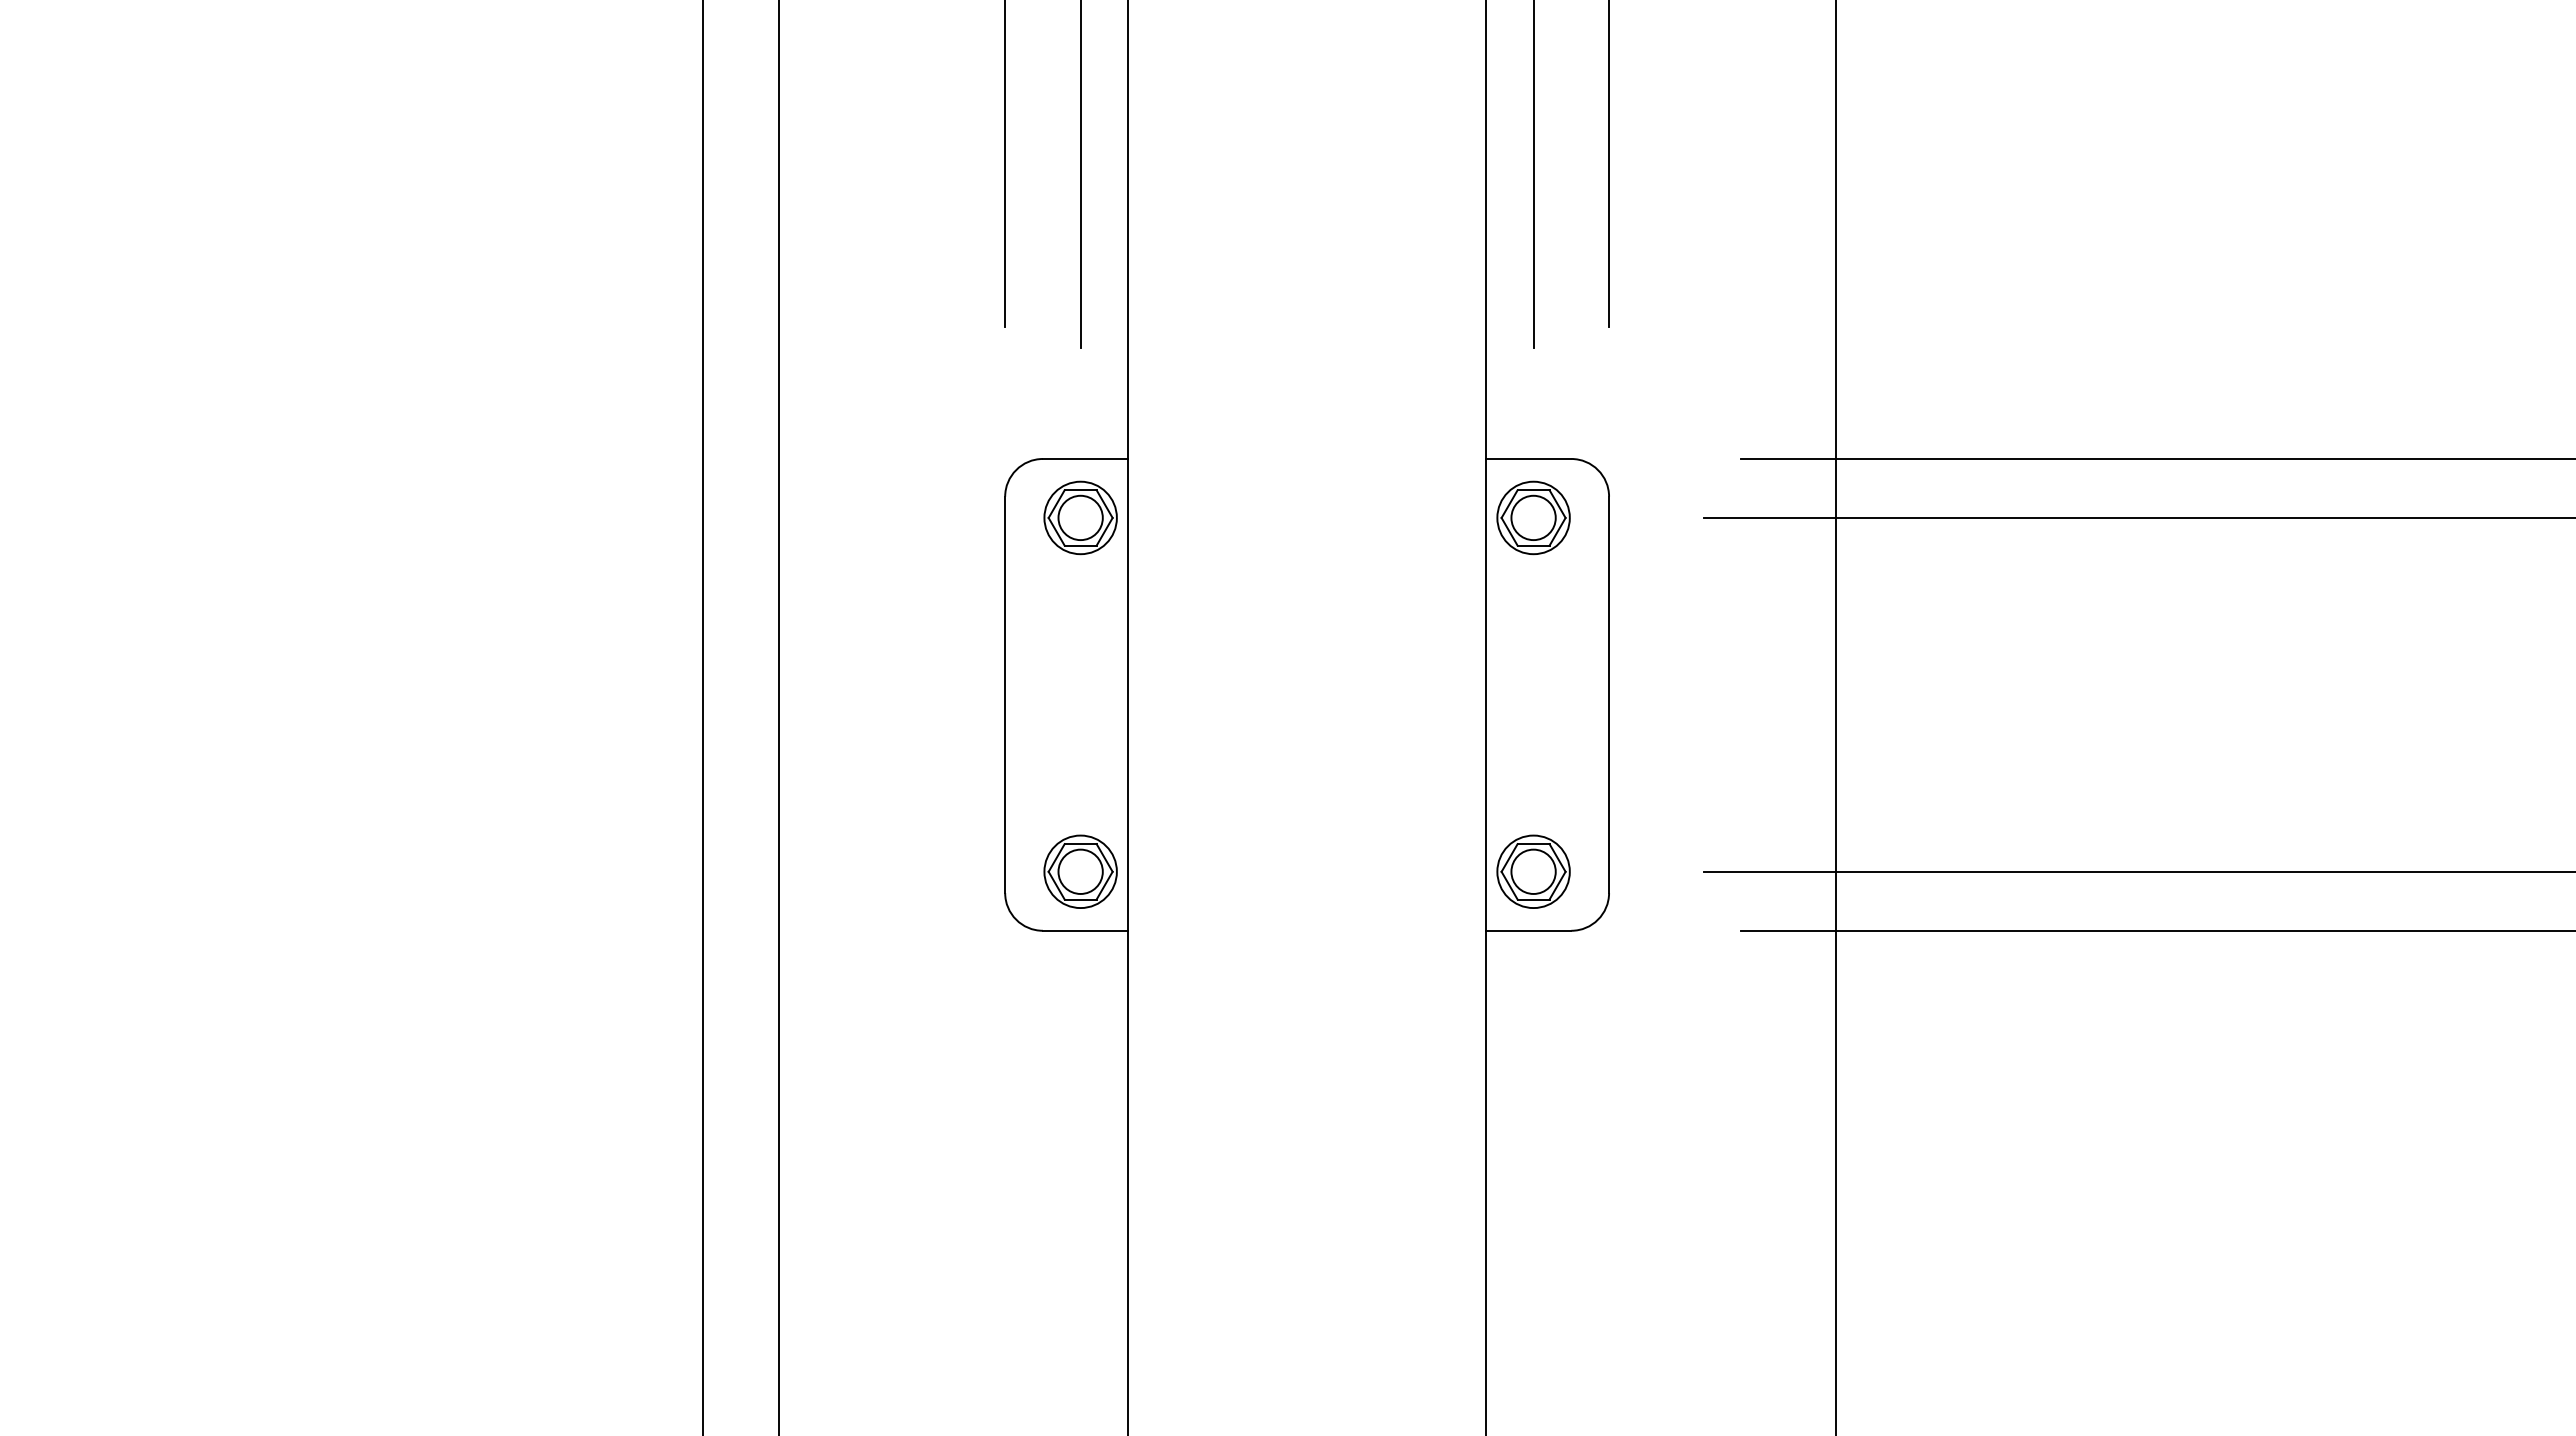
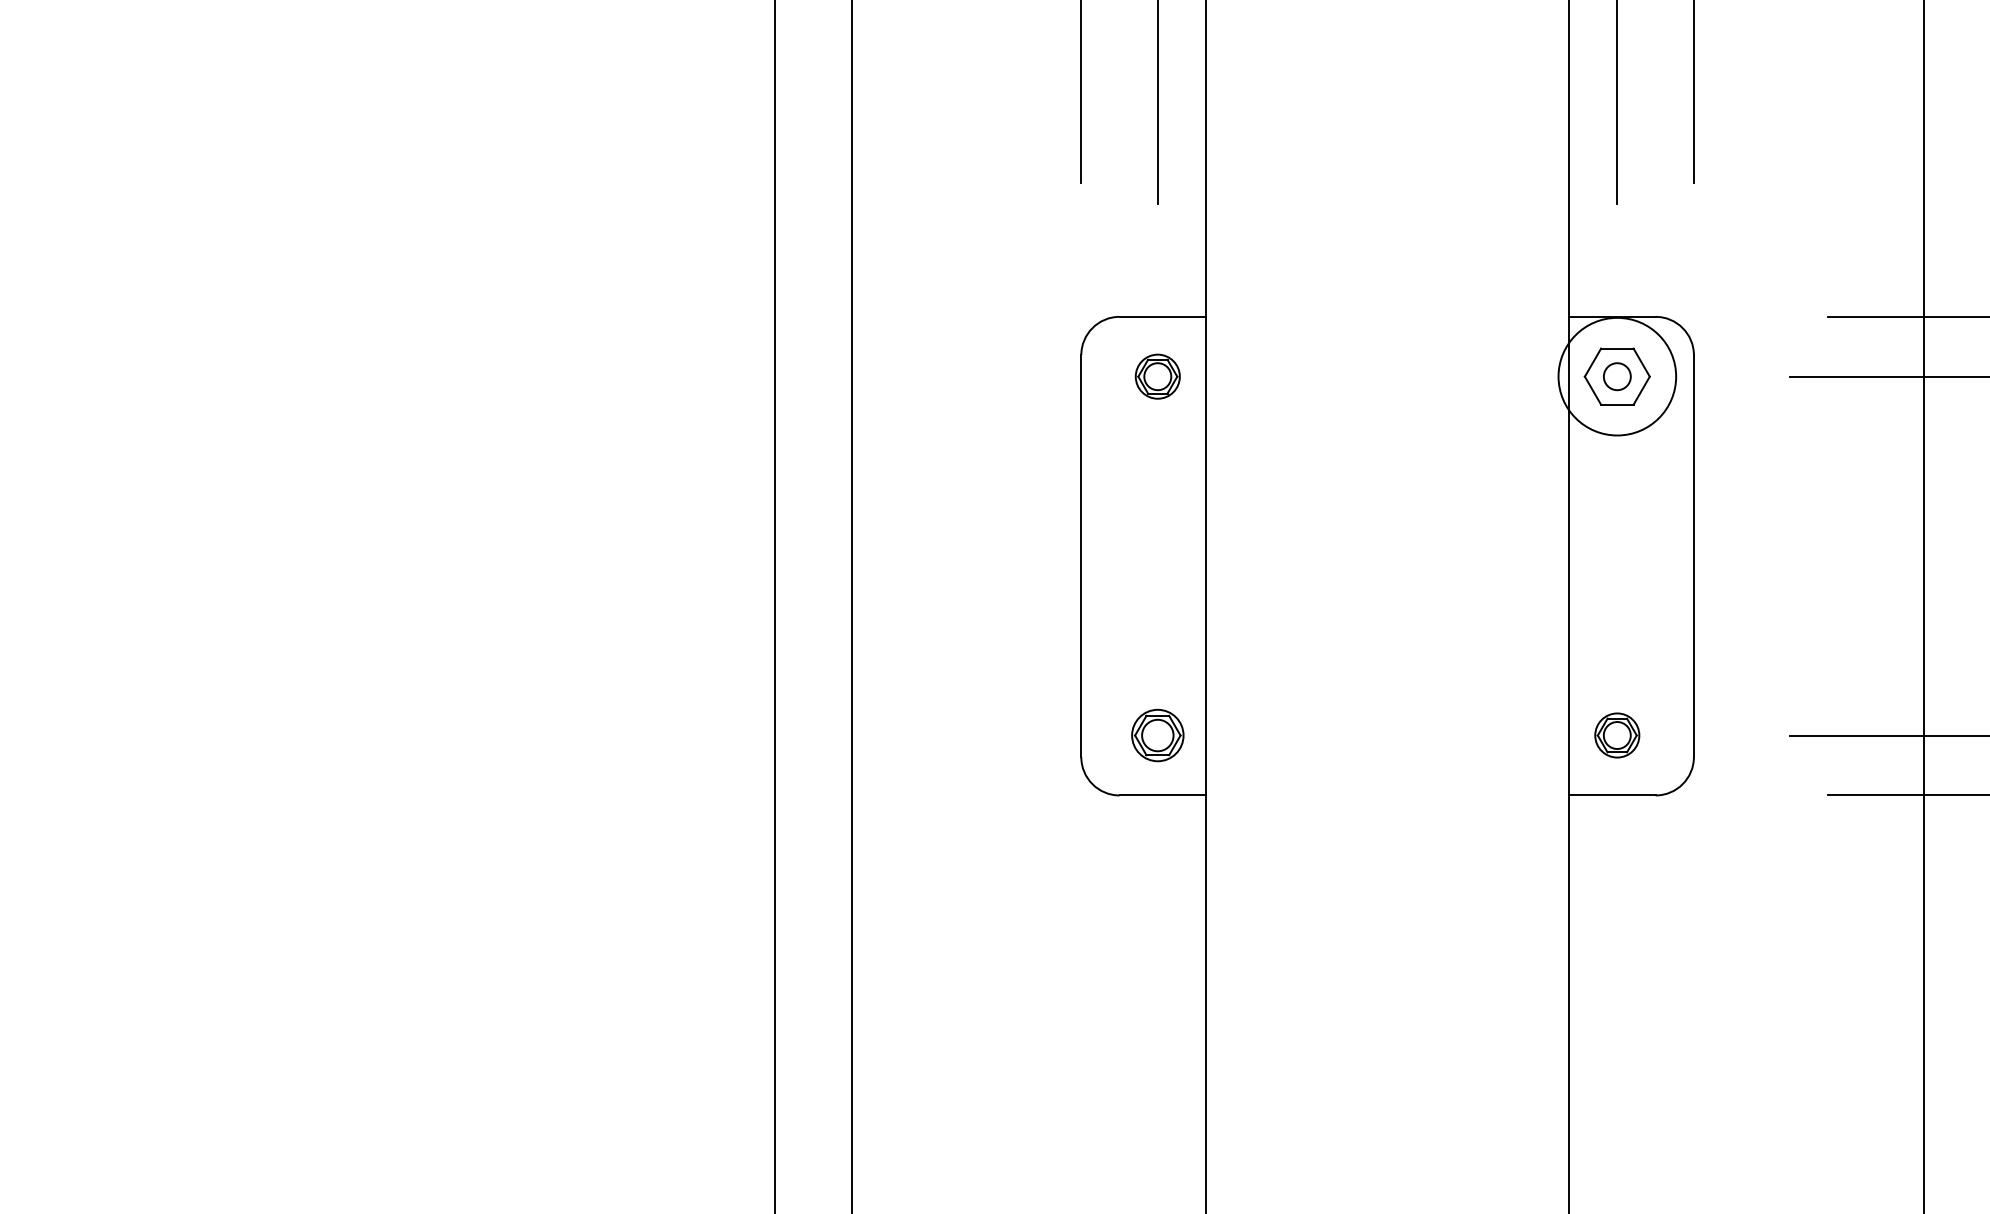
part: (1080, 517) -> (1157, 376), size x0.6
circle: (1533, 517) -> (1617, 376), size x0.6
circle: (1533, 517) -> (1617, 376), size x1.6
part: (1080, 871) -> (1157, 735), size x0.7
part: (1533, 871) -> (1617, 735), size x0.6

